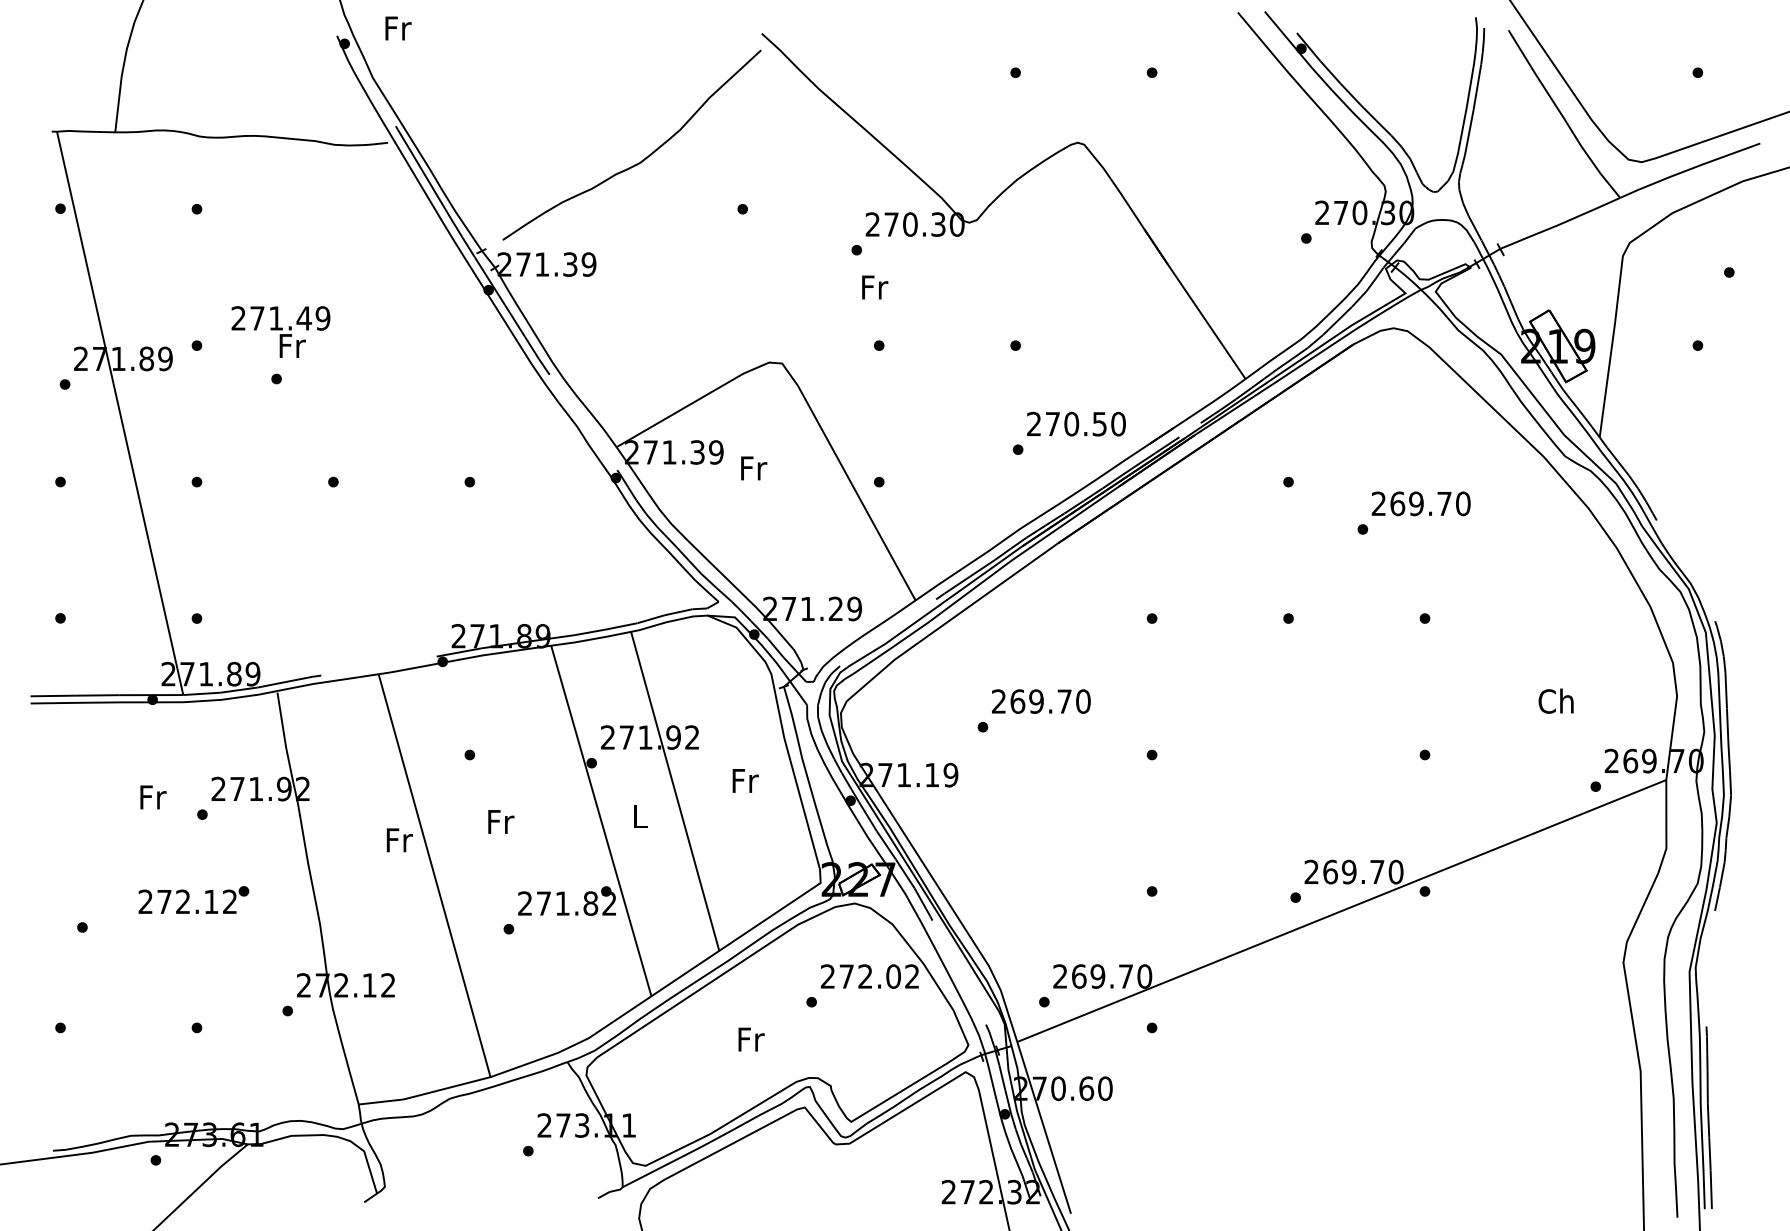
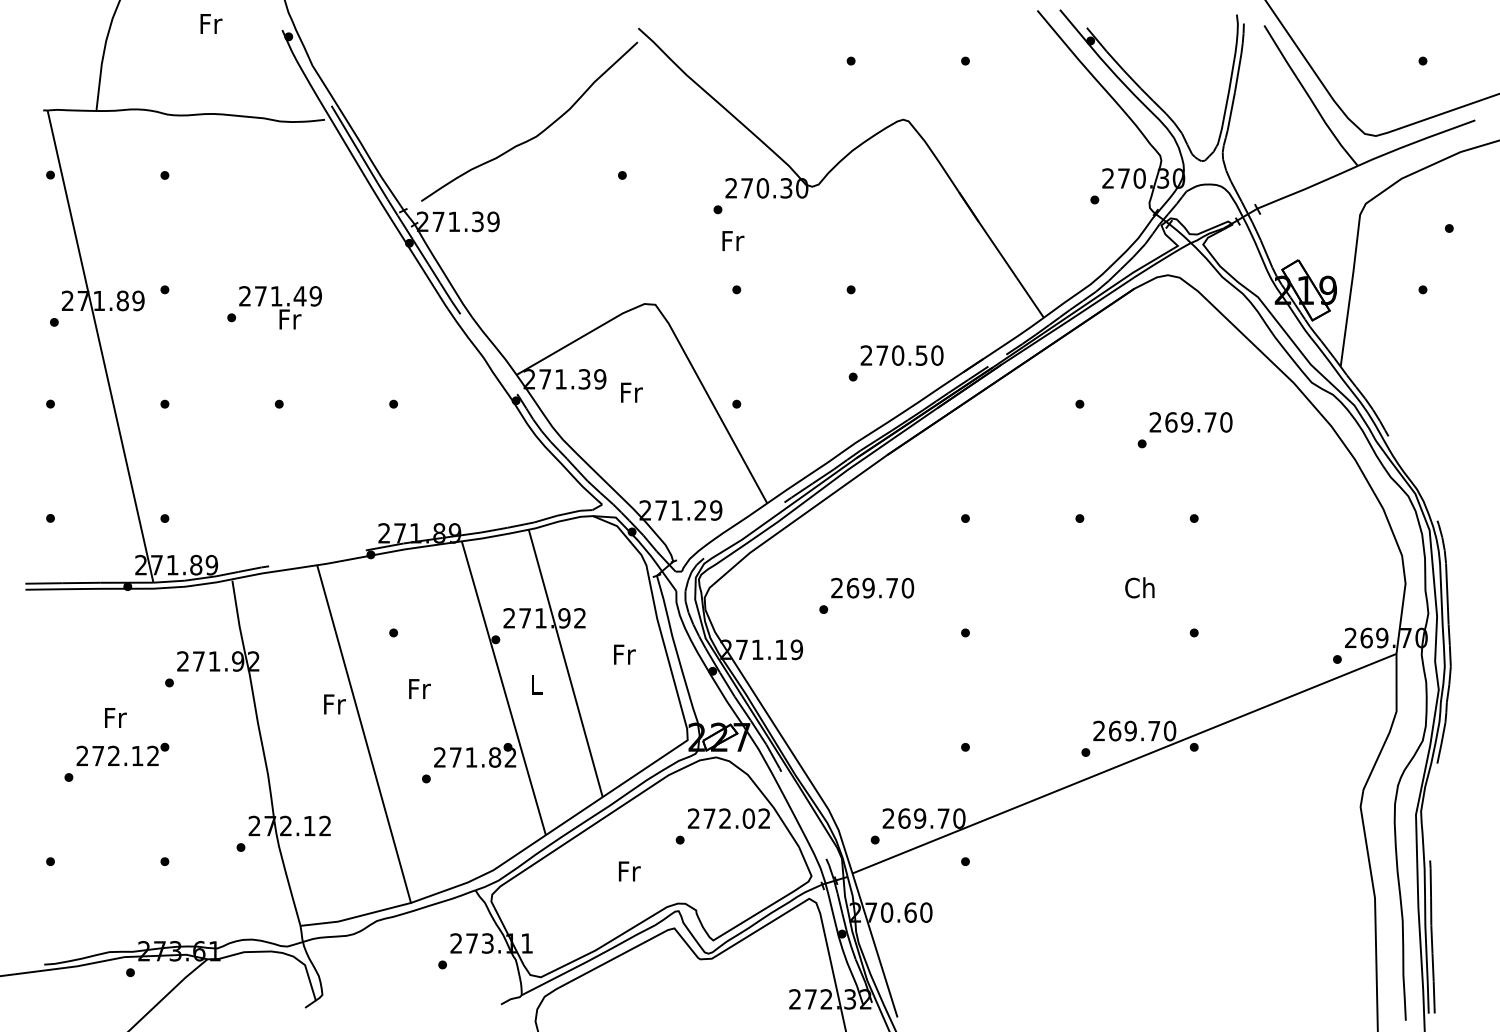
text: (398, 28) -> (211, 23), moved
text: (280, 331) -> (280, 307), moved
text: (1555, 700) -> (1139, 587), moved
text: (153, 797) -> (115, 718), moved
text: (193, 899) -> (122, 754), moved

